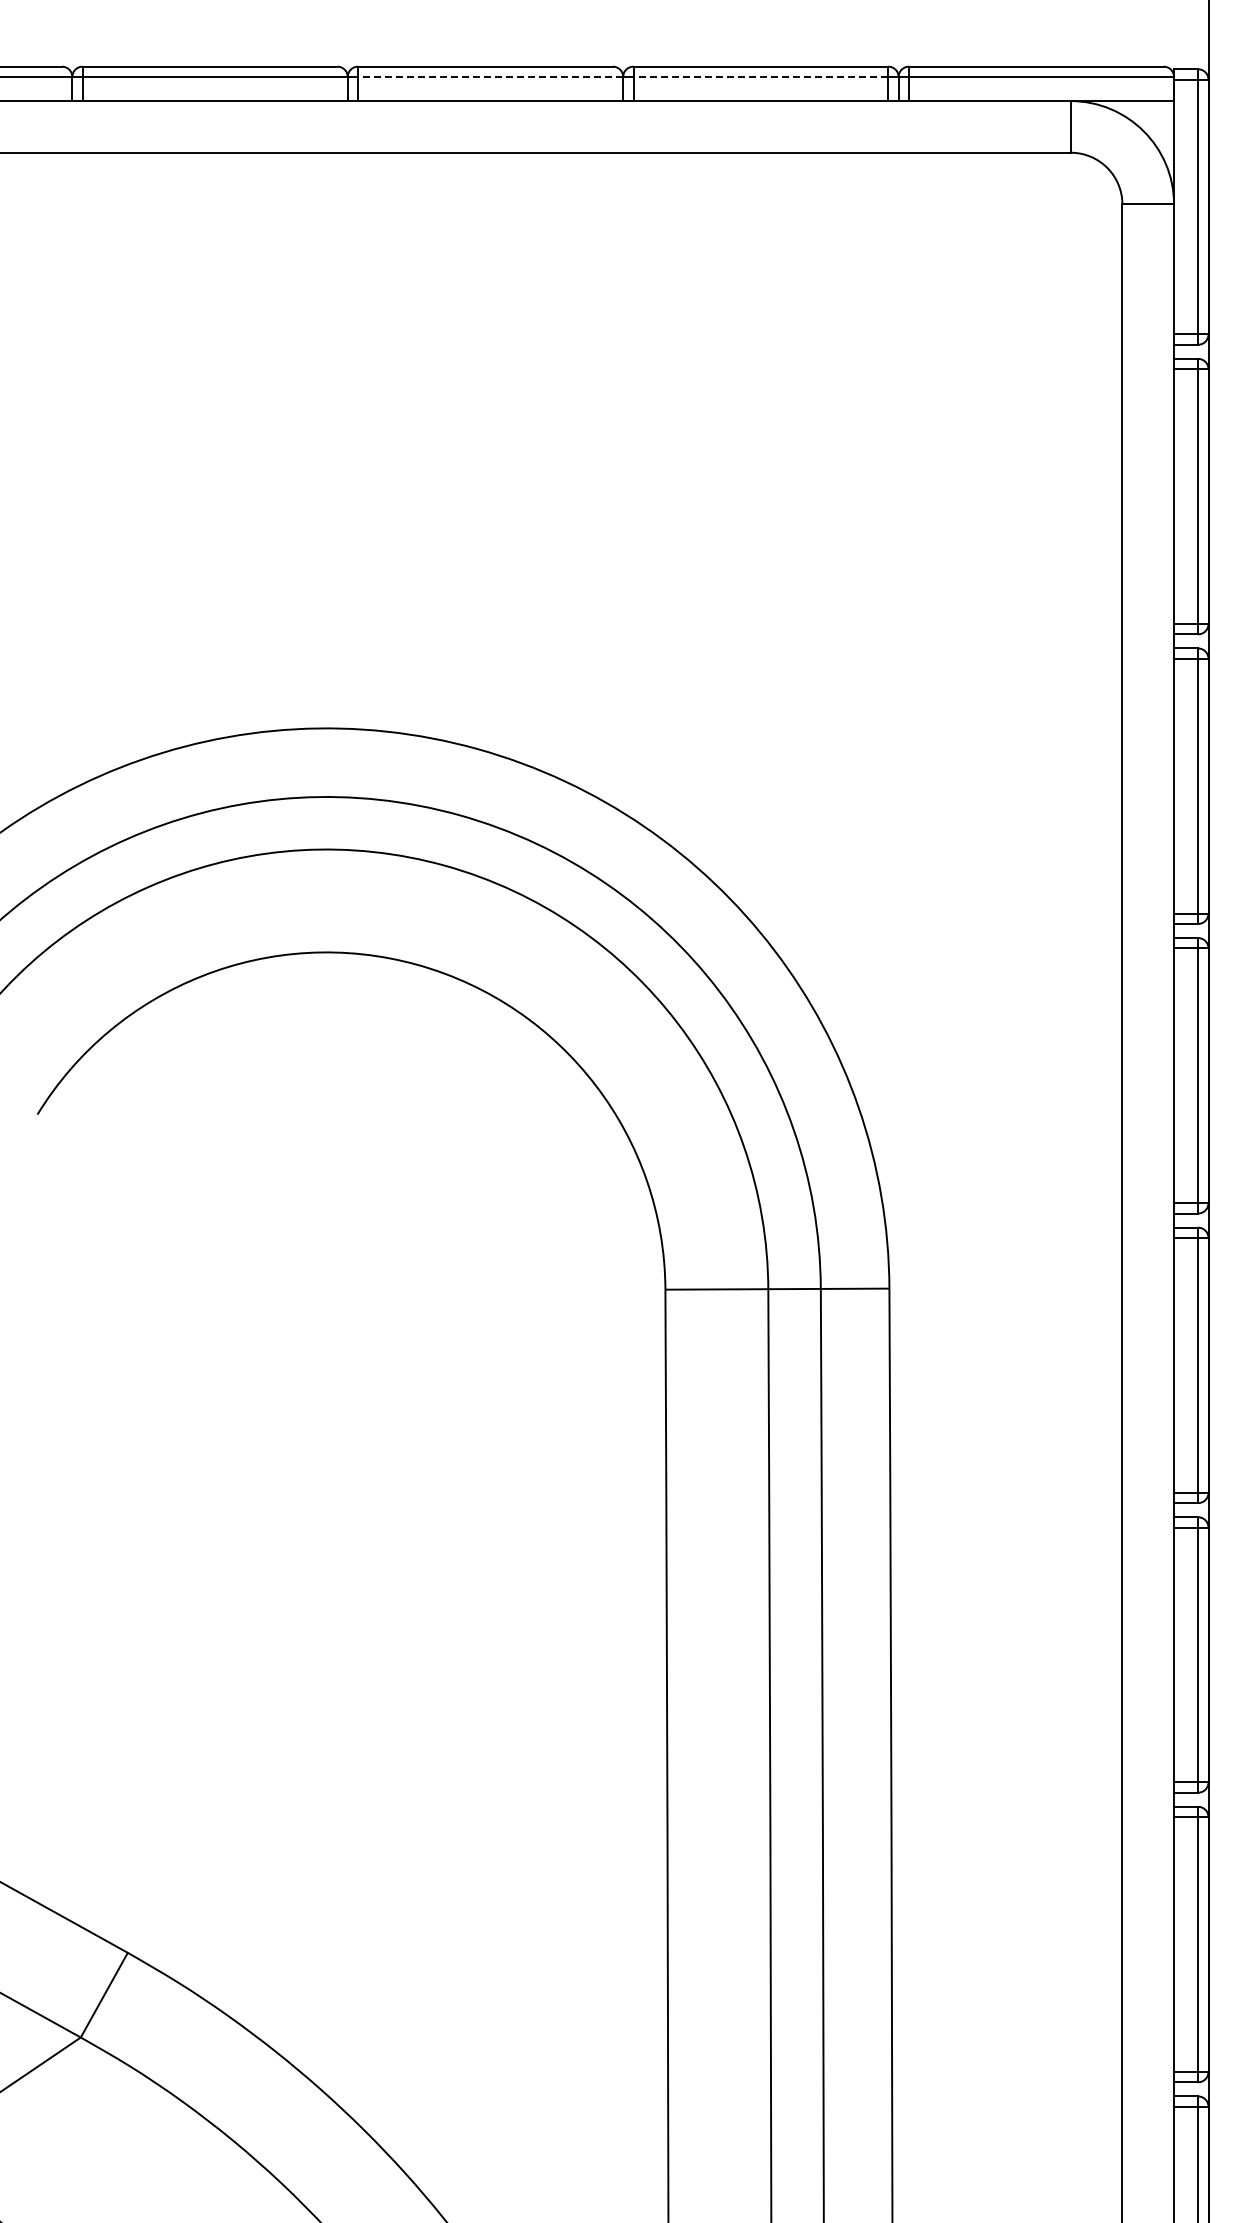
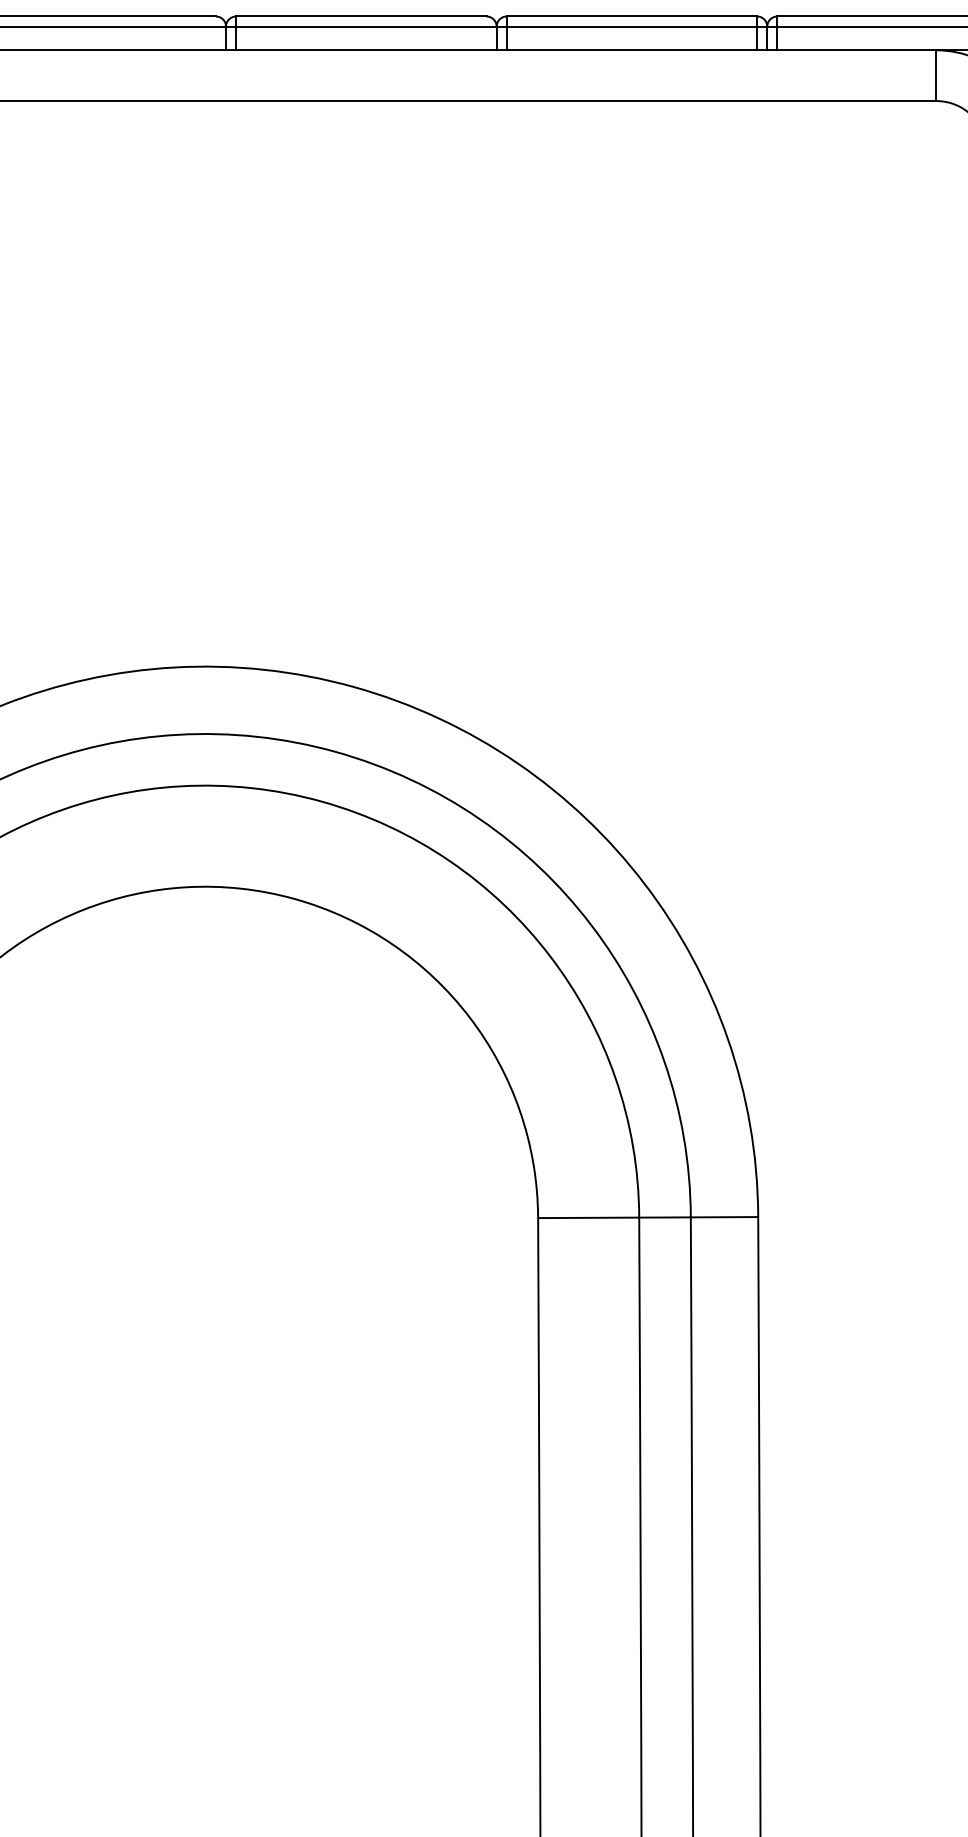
line: (490, 77) -> (366, 27), dashed -> solid
line: (760, 77) -> (631, 27), dashed -> solid

